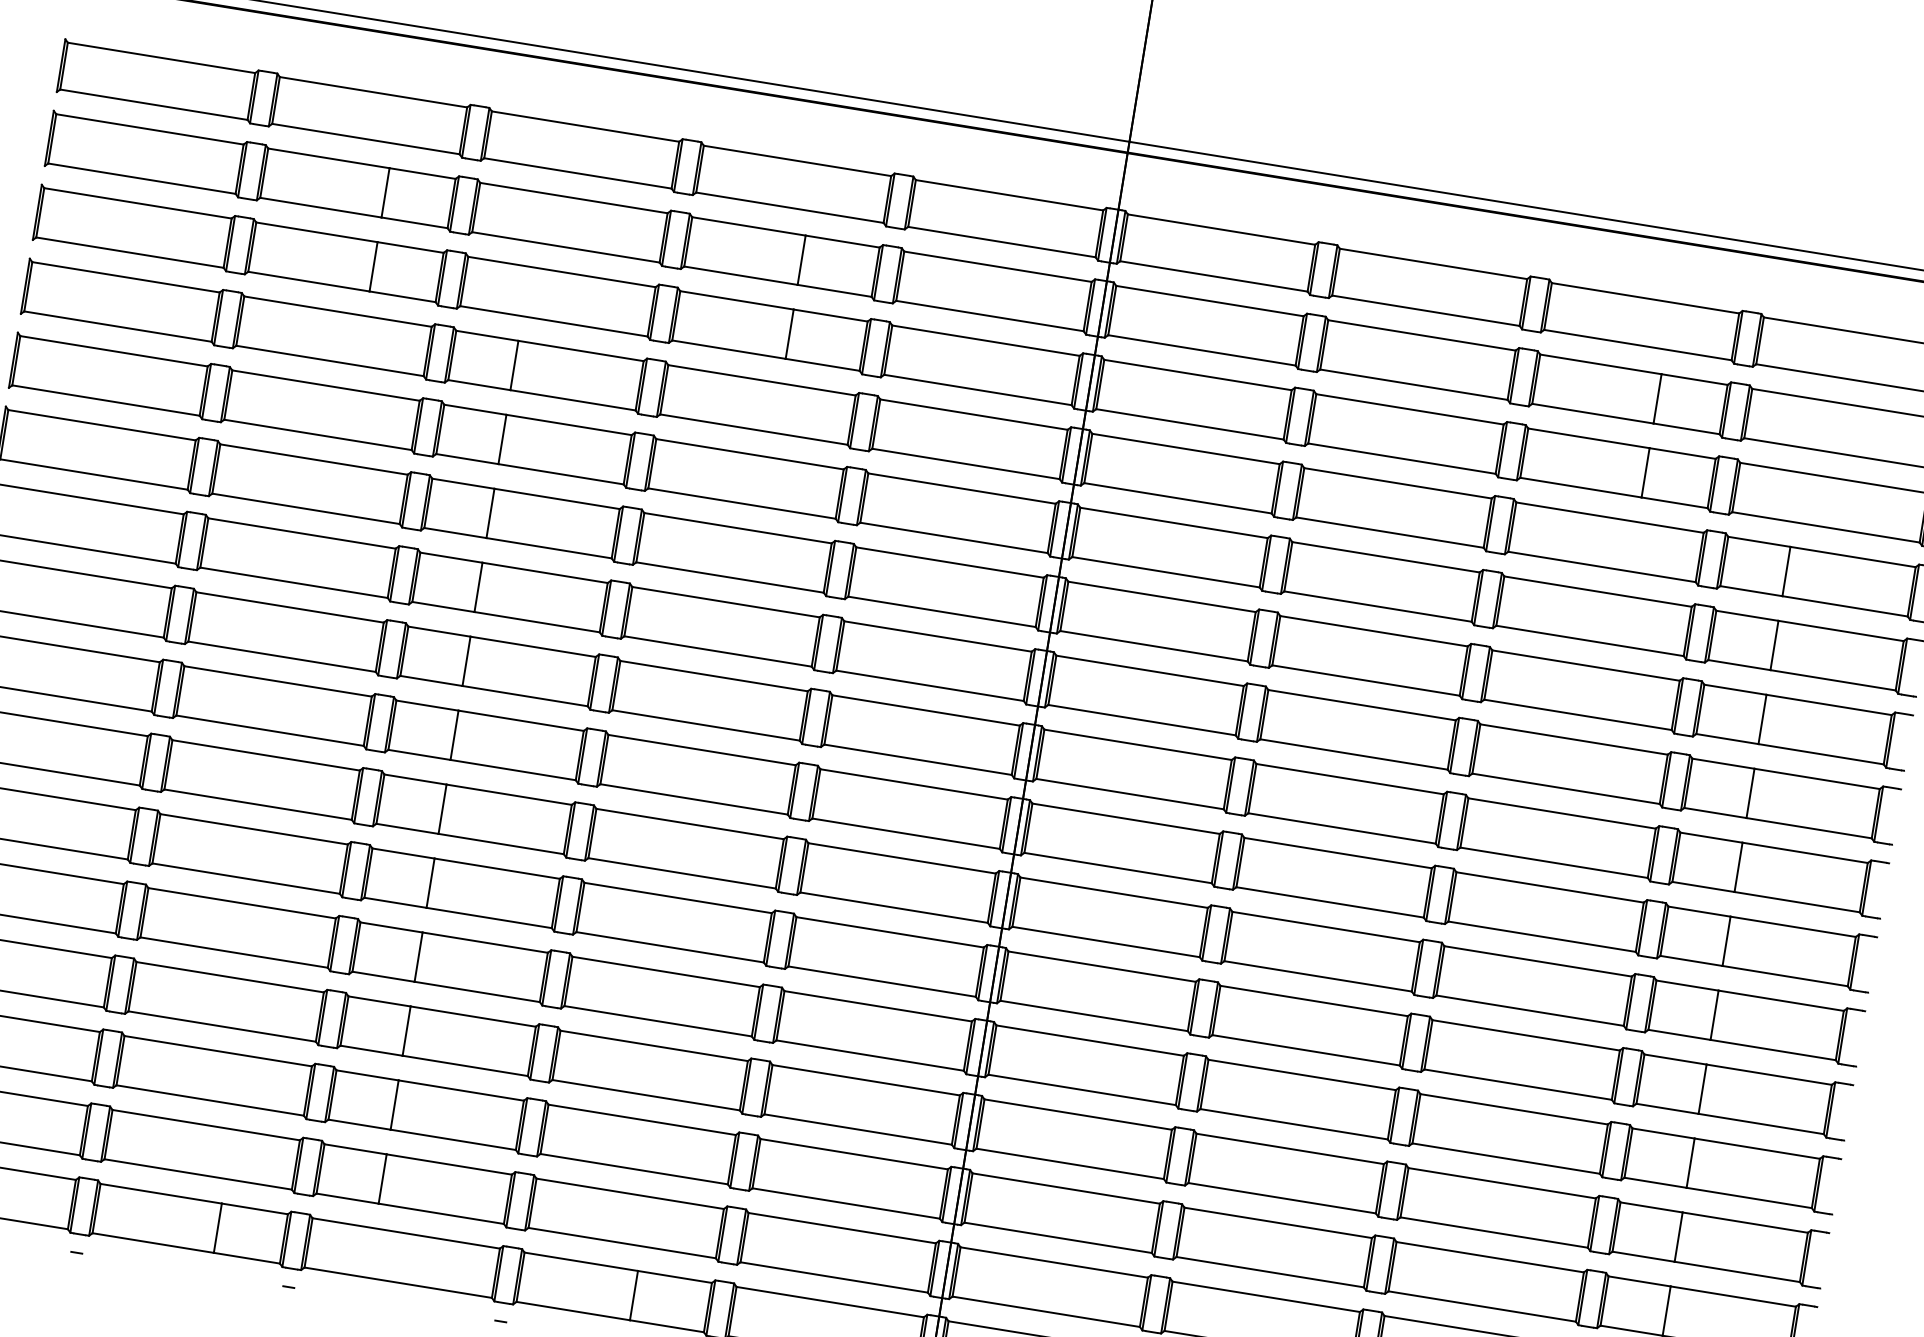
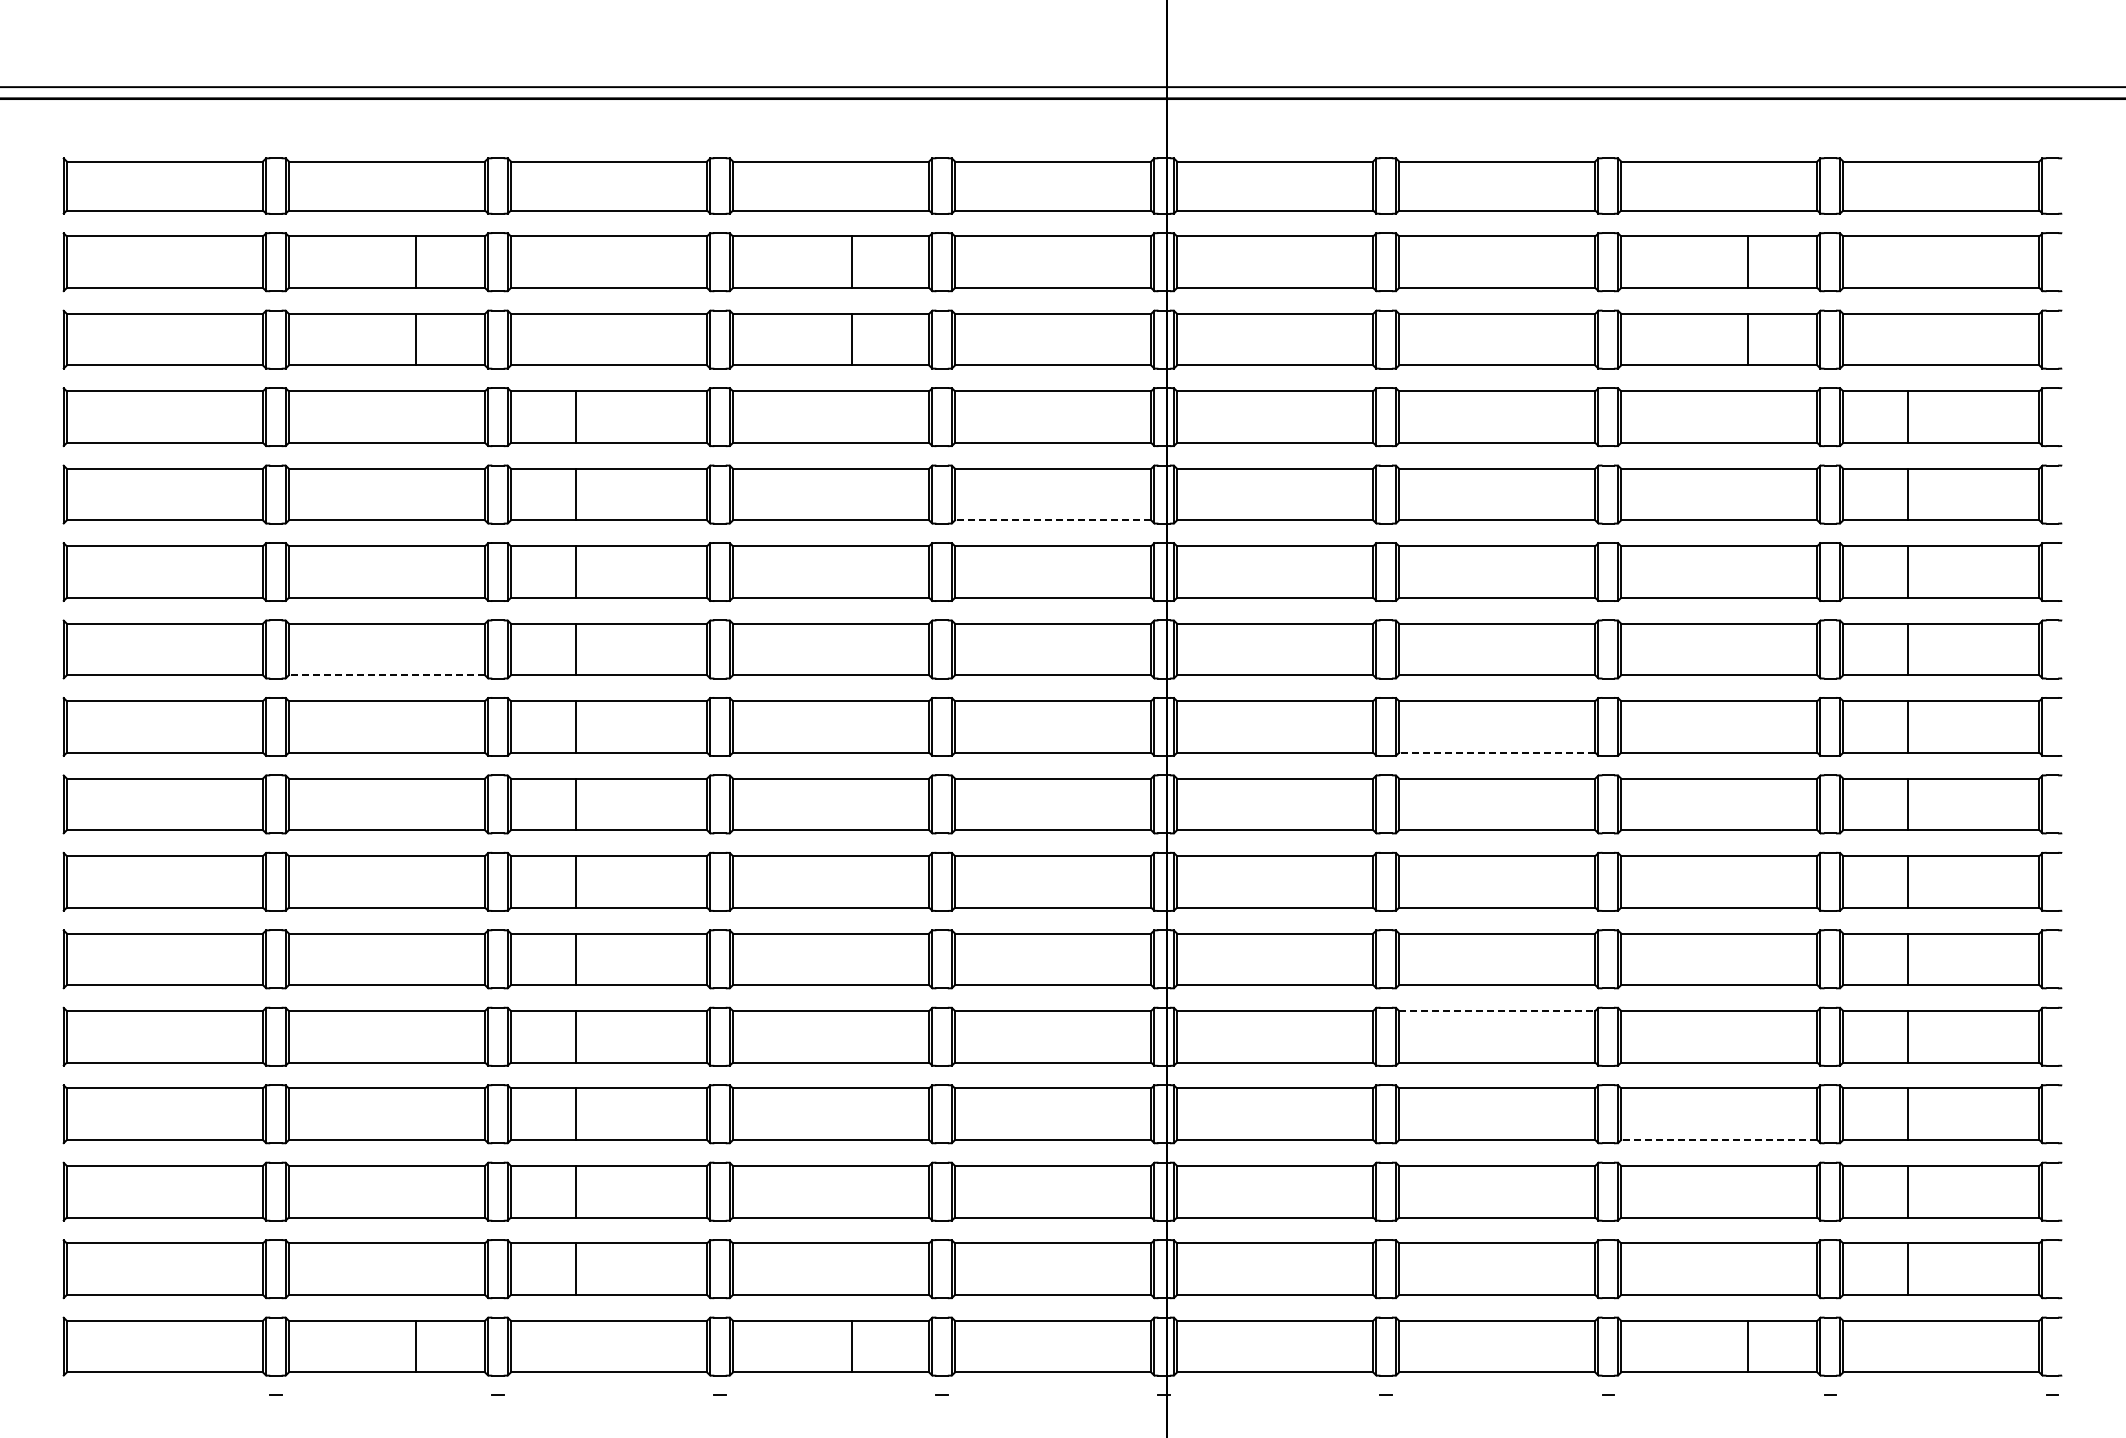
line: (953, 537) -> (1052, 520), solid -> dashed
line: (293, 582) -> (386, 675), solid -> dashed
line: (1341, 828) -> (1496, 752), solid -> dashed
line: (1302, 1074) -> (1497, 1010), solid -> dashed
line: (1493, 1232) -> (1718, 1140), solid -> dashed

